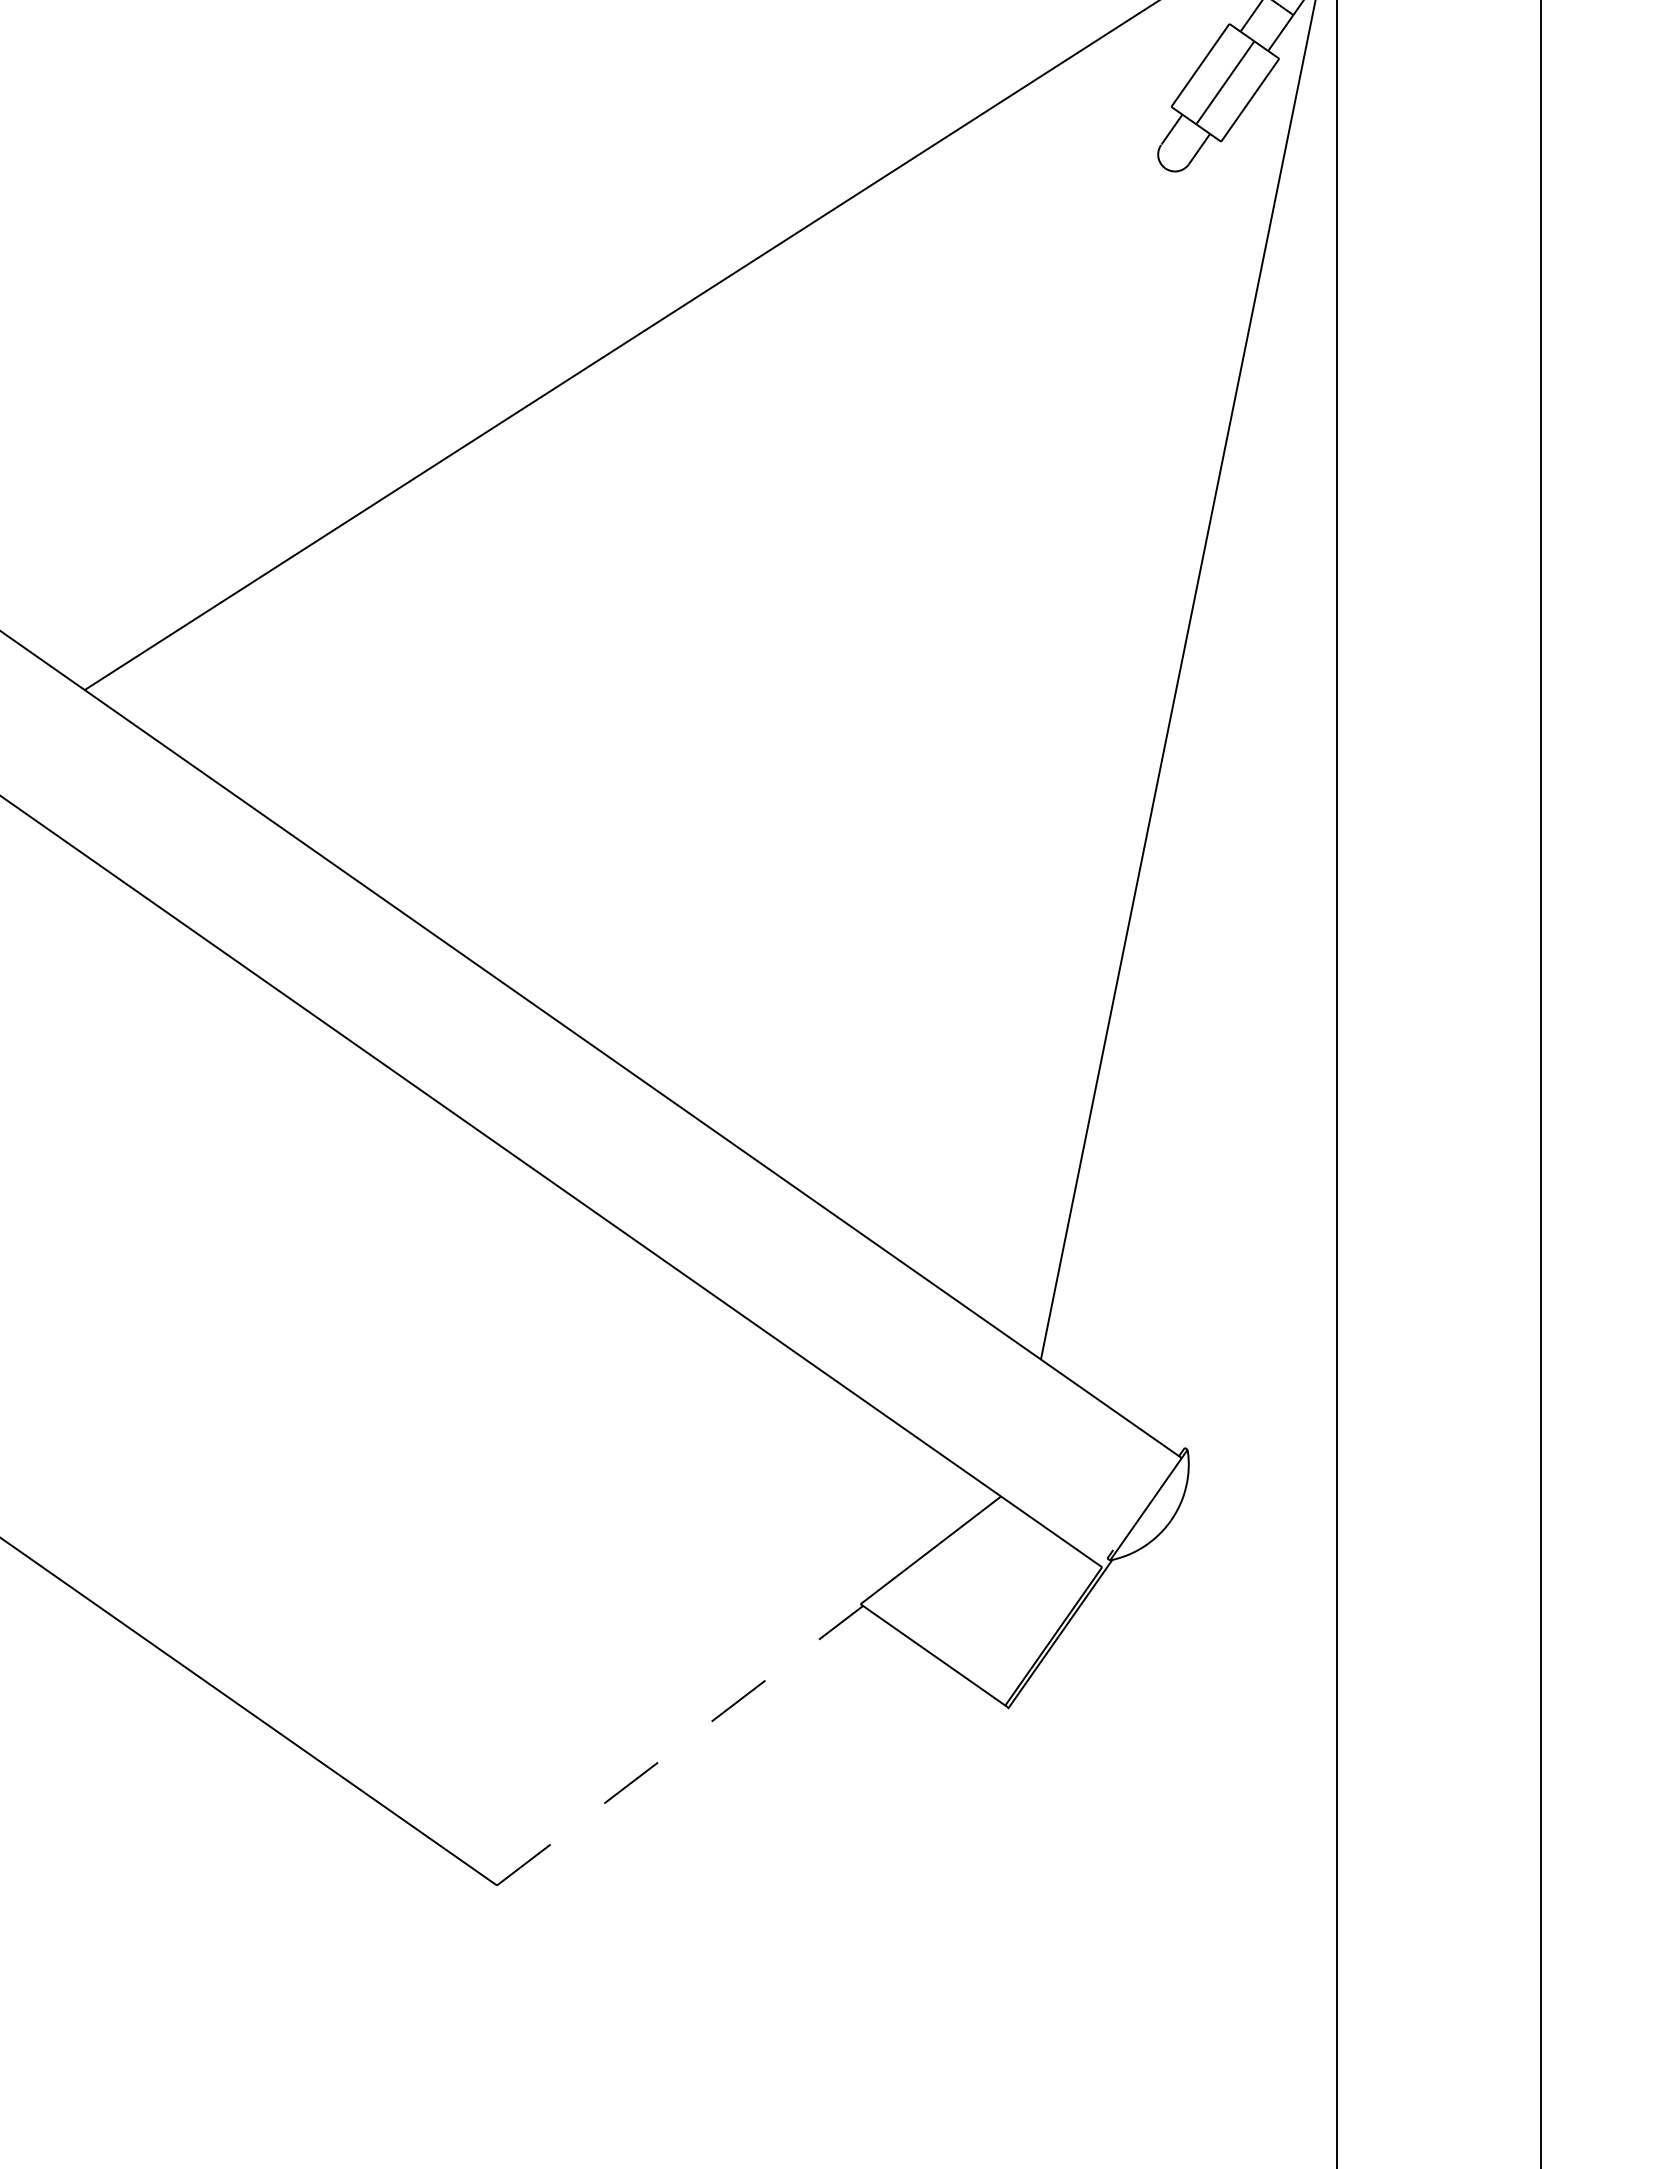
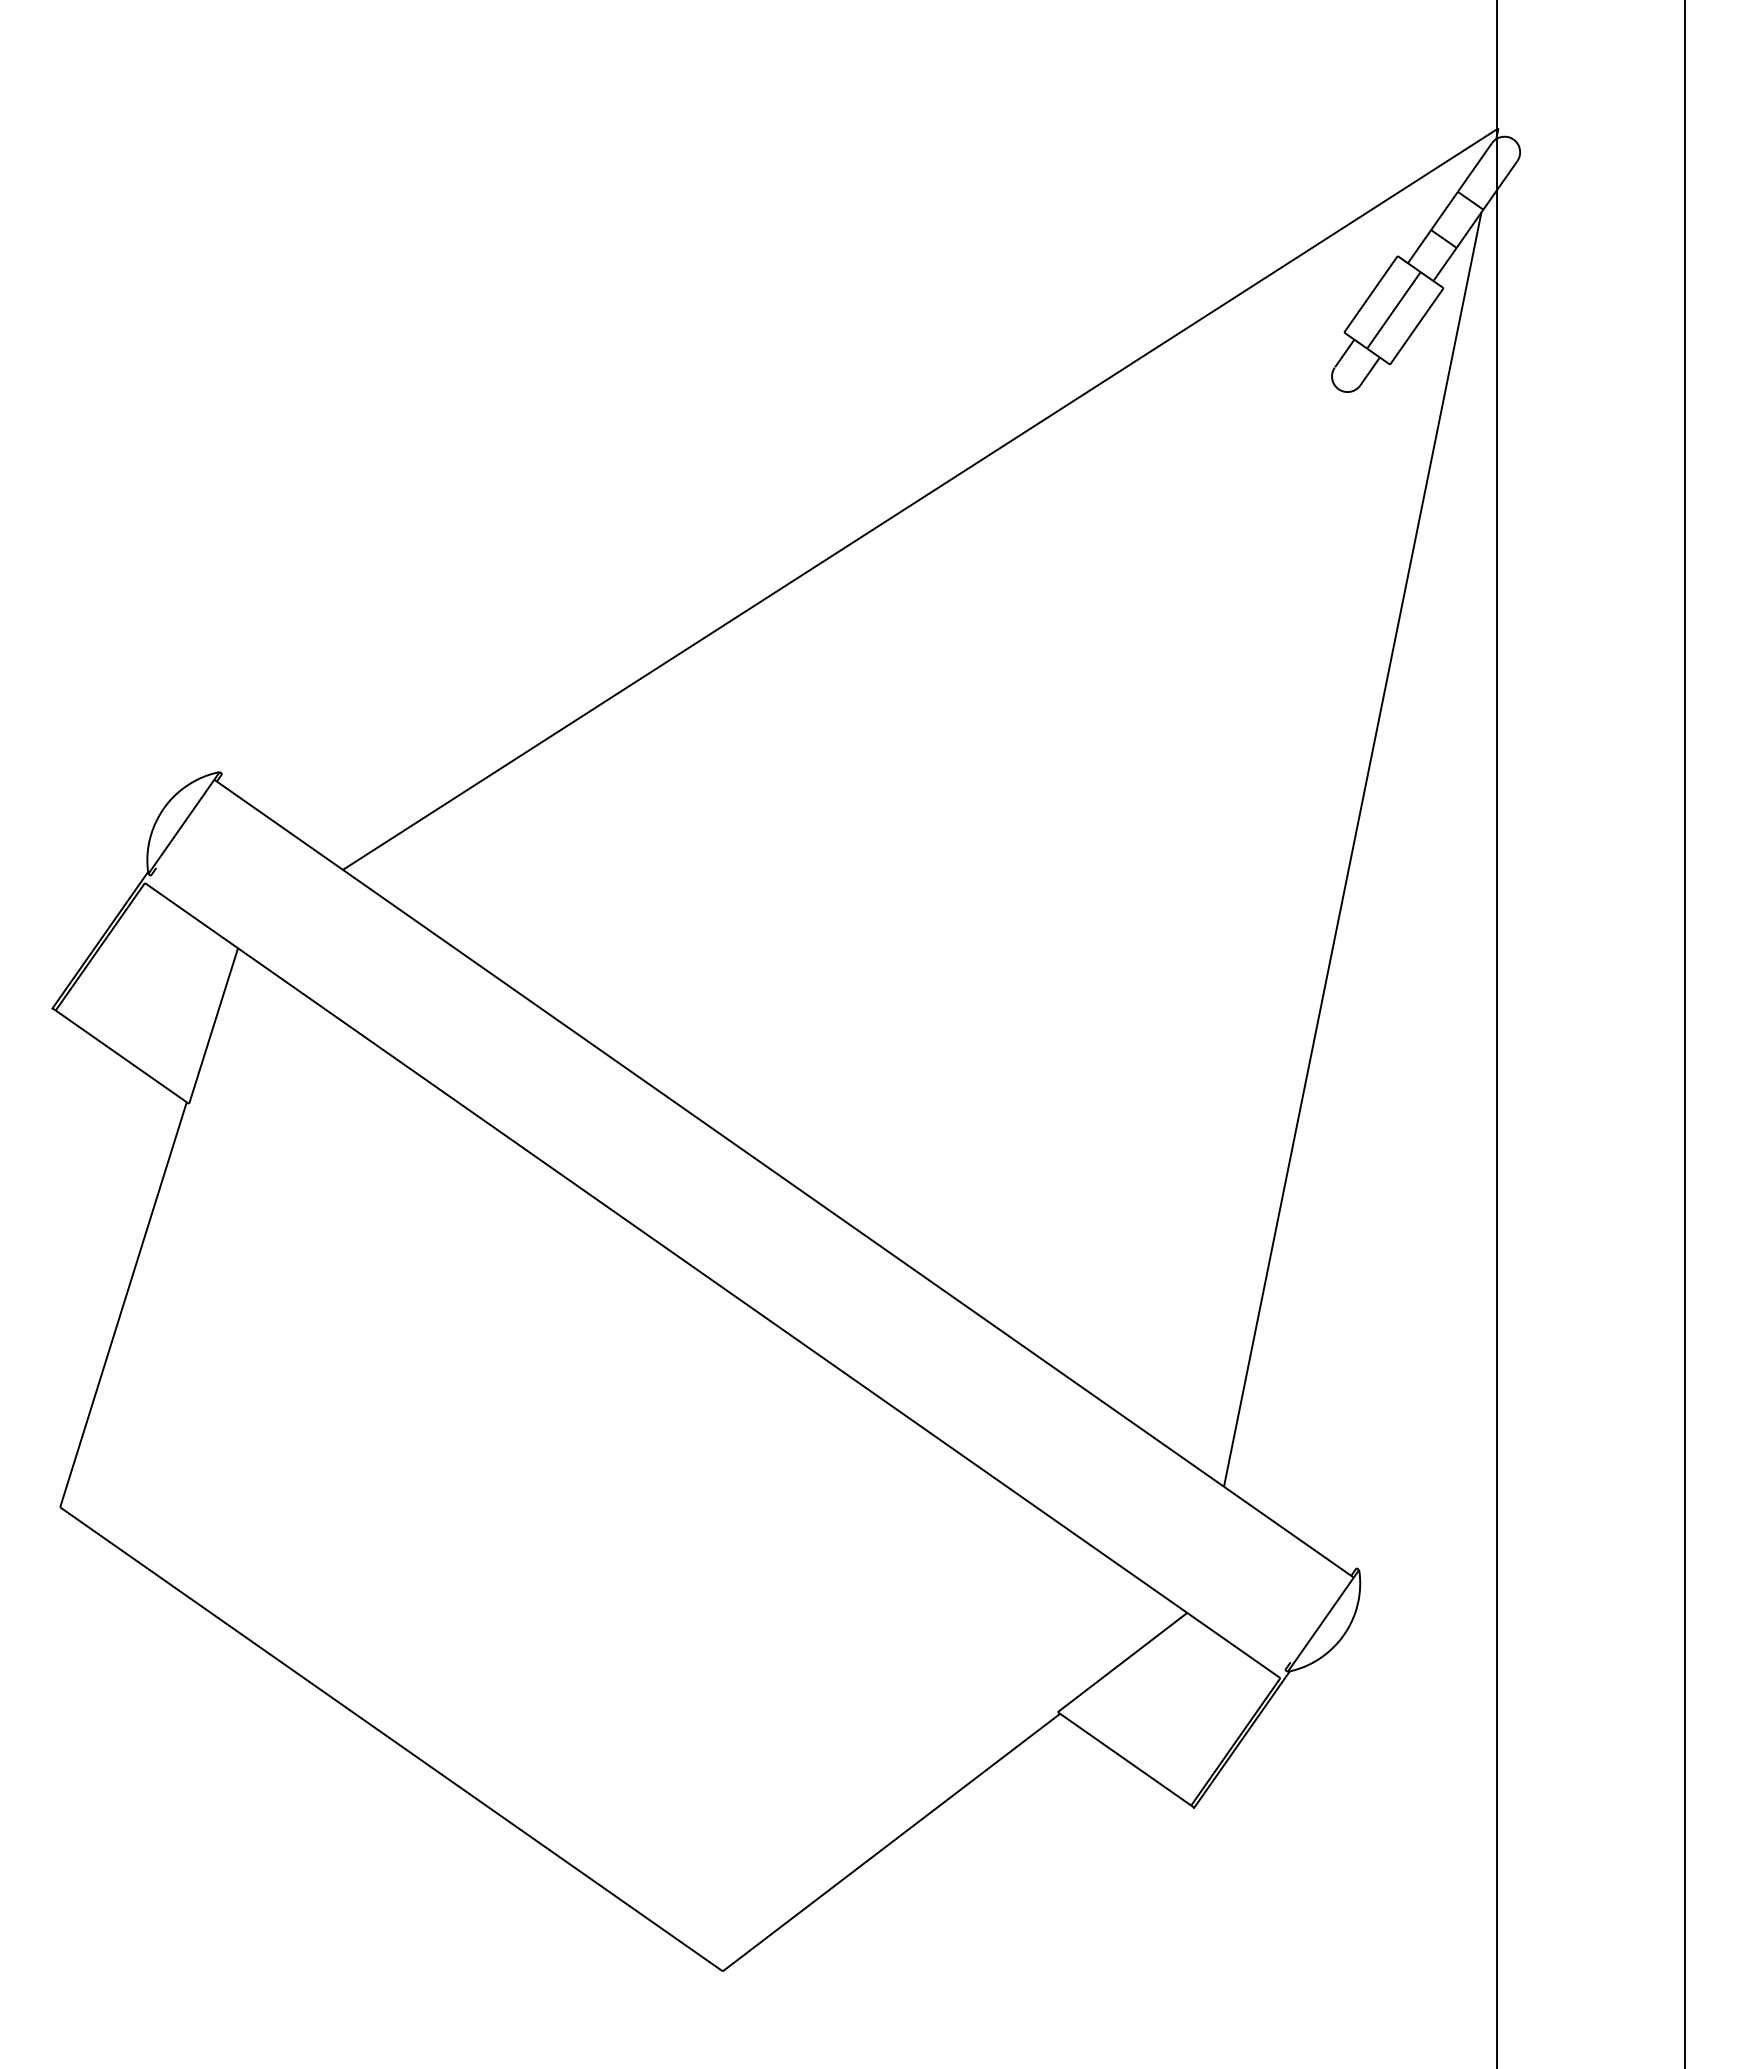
line: (680, 1745) -> (891, 1842), dashed -> solid

